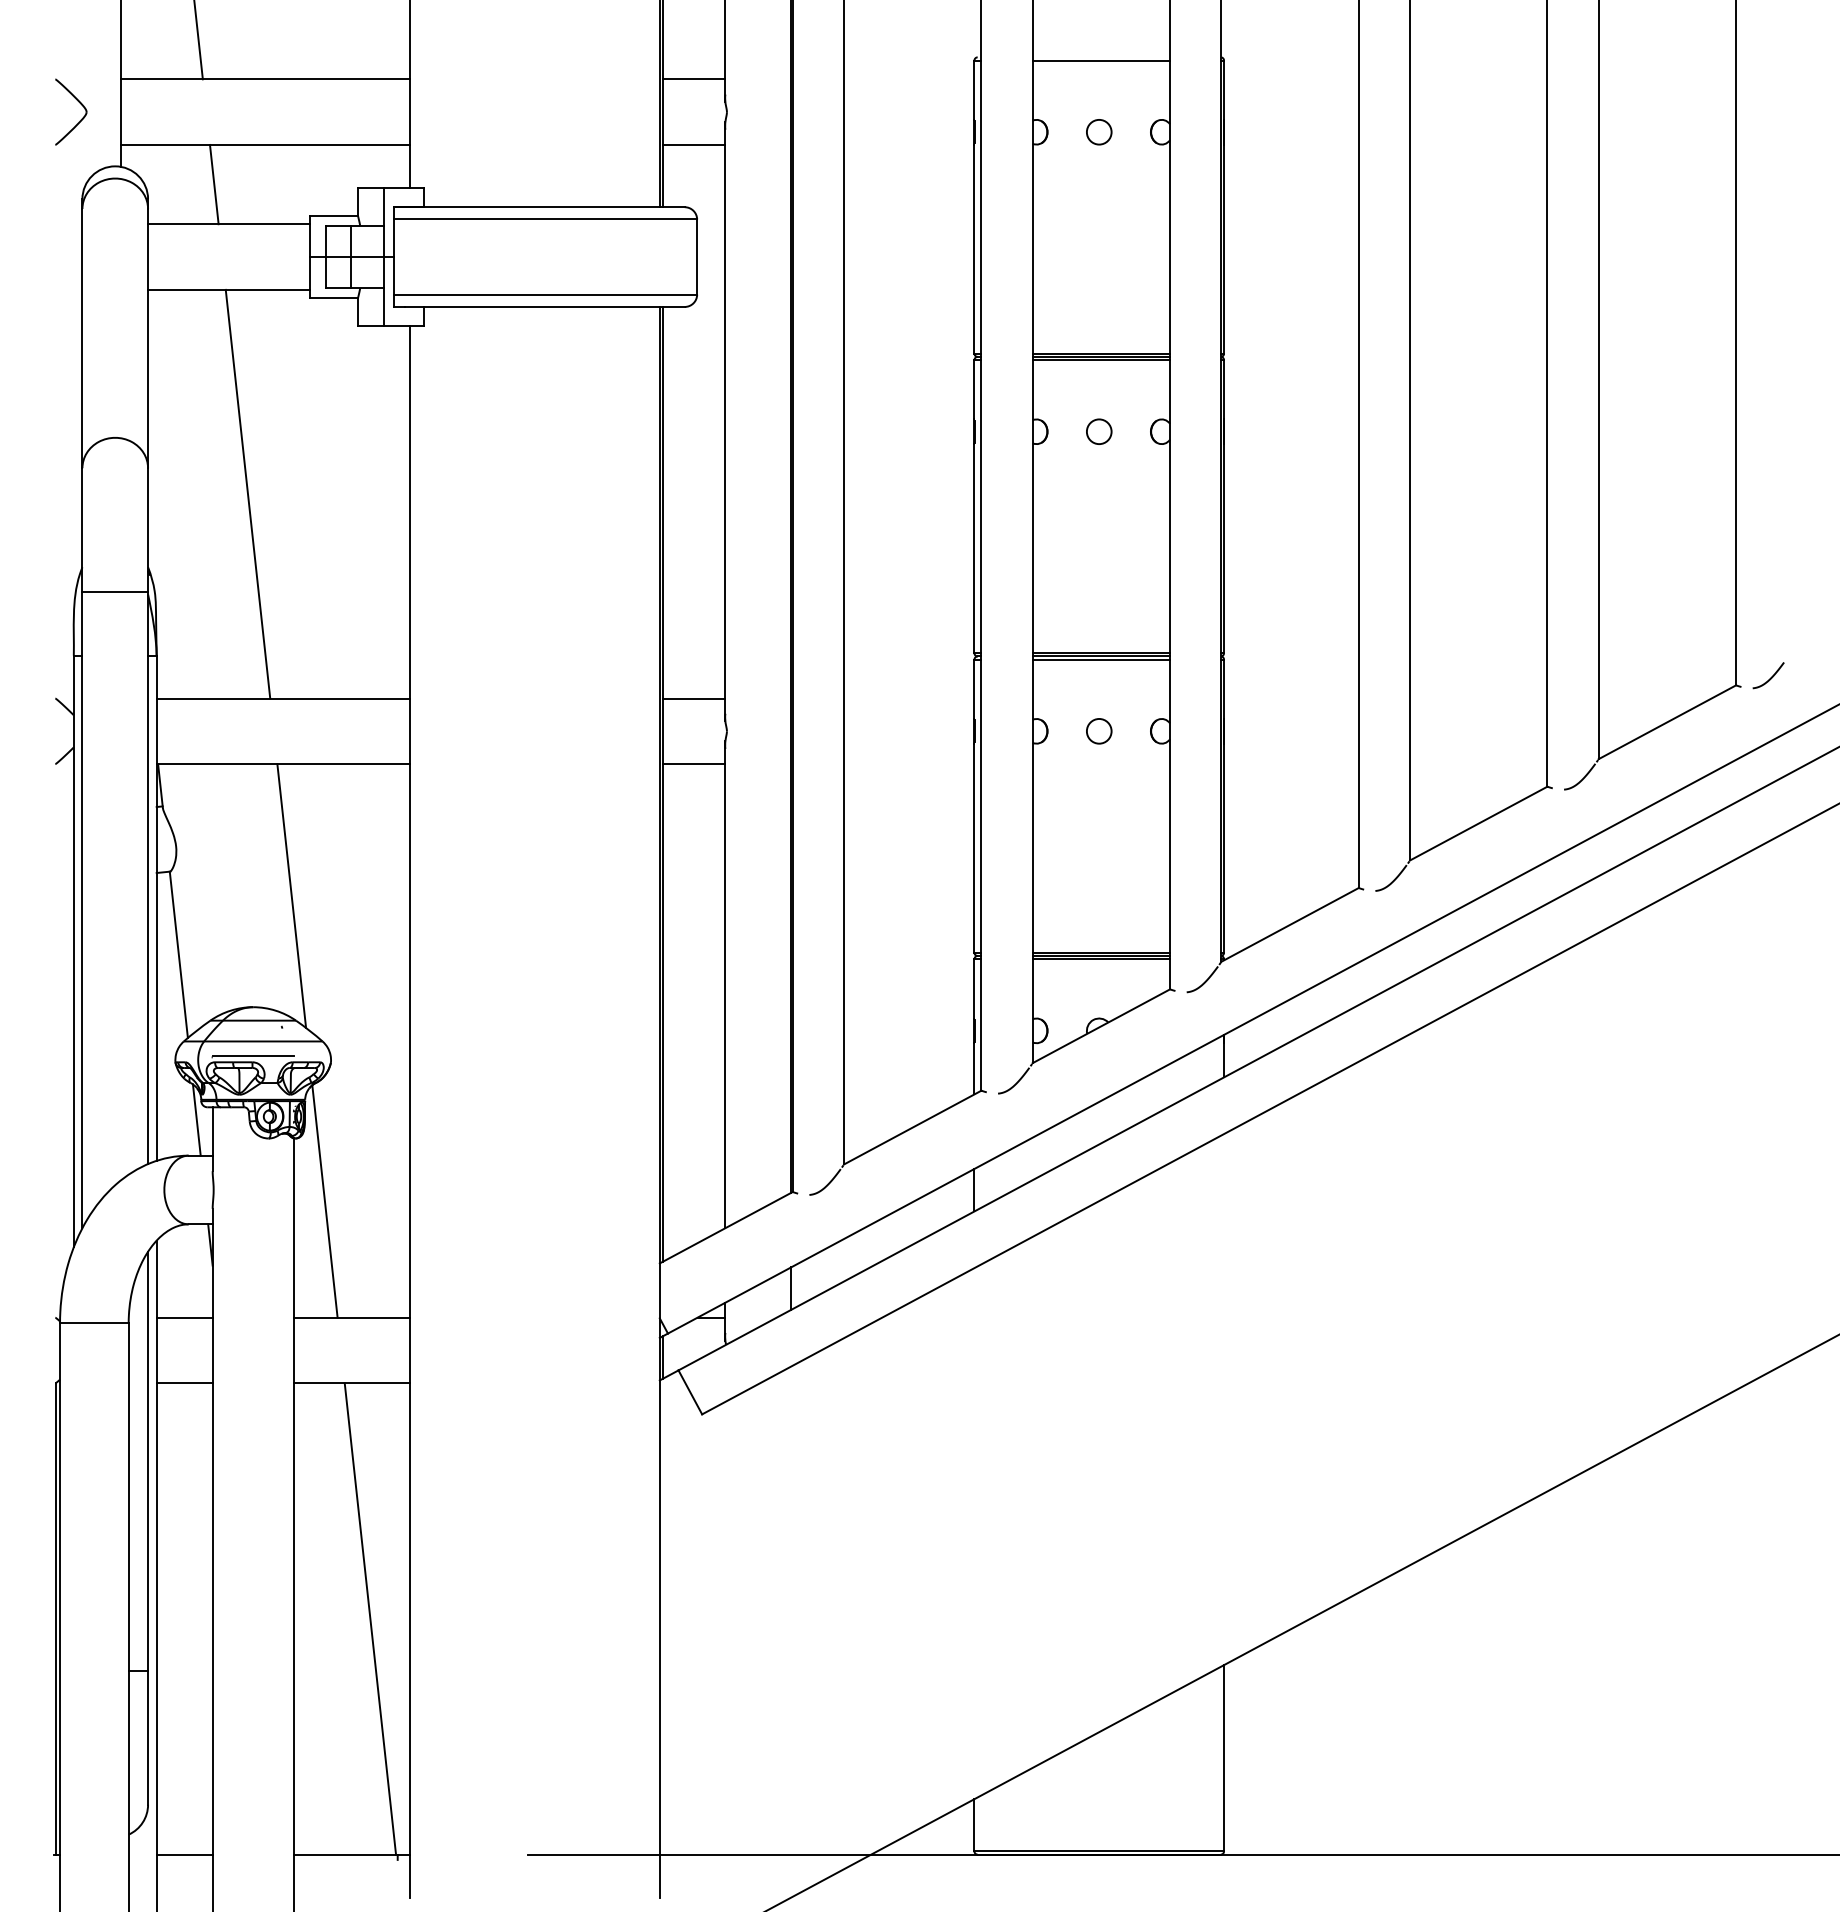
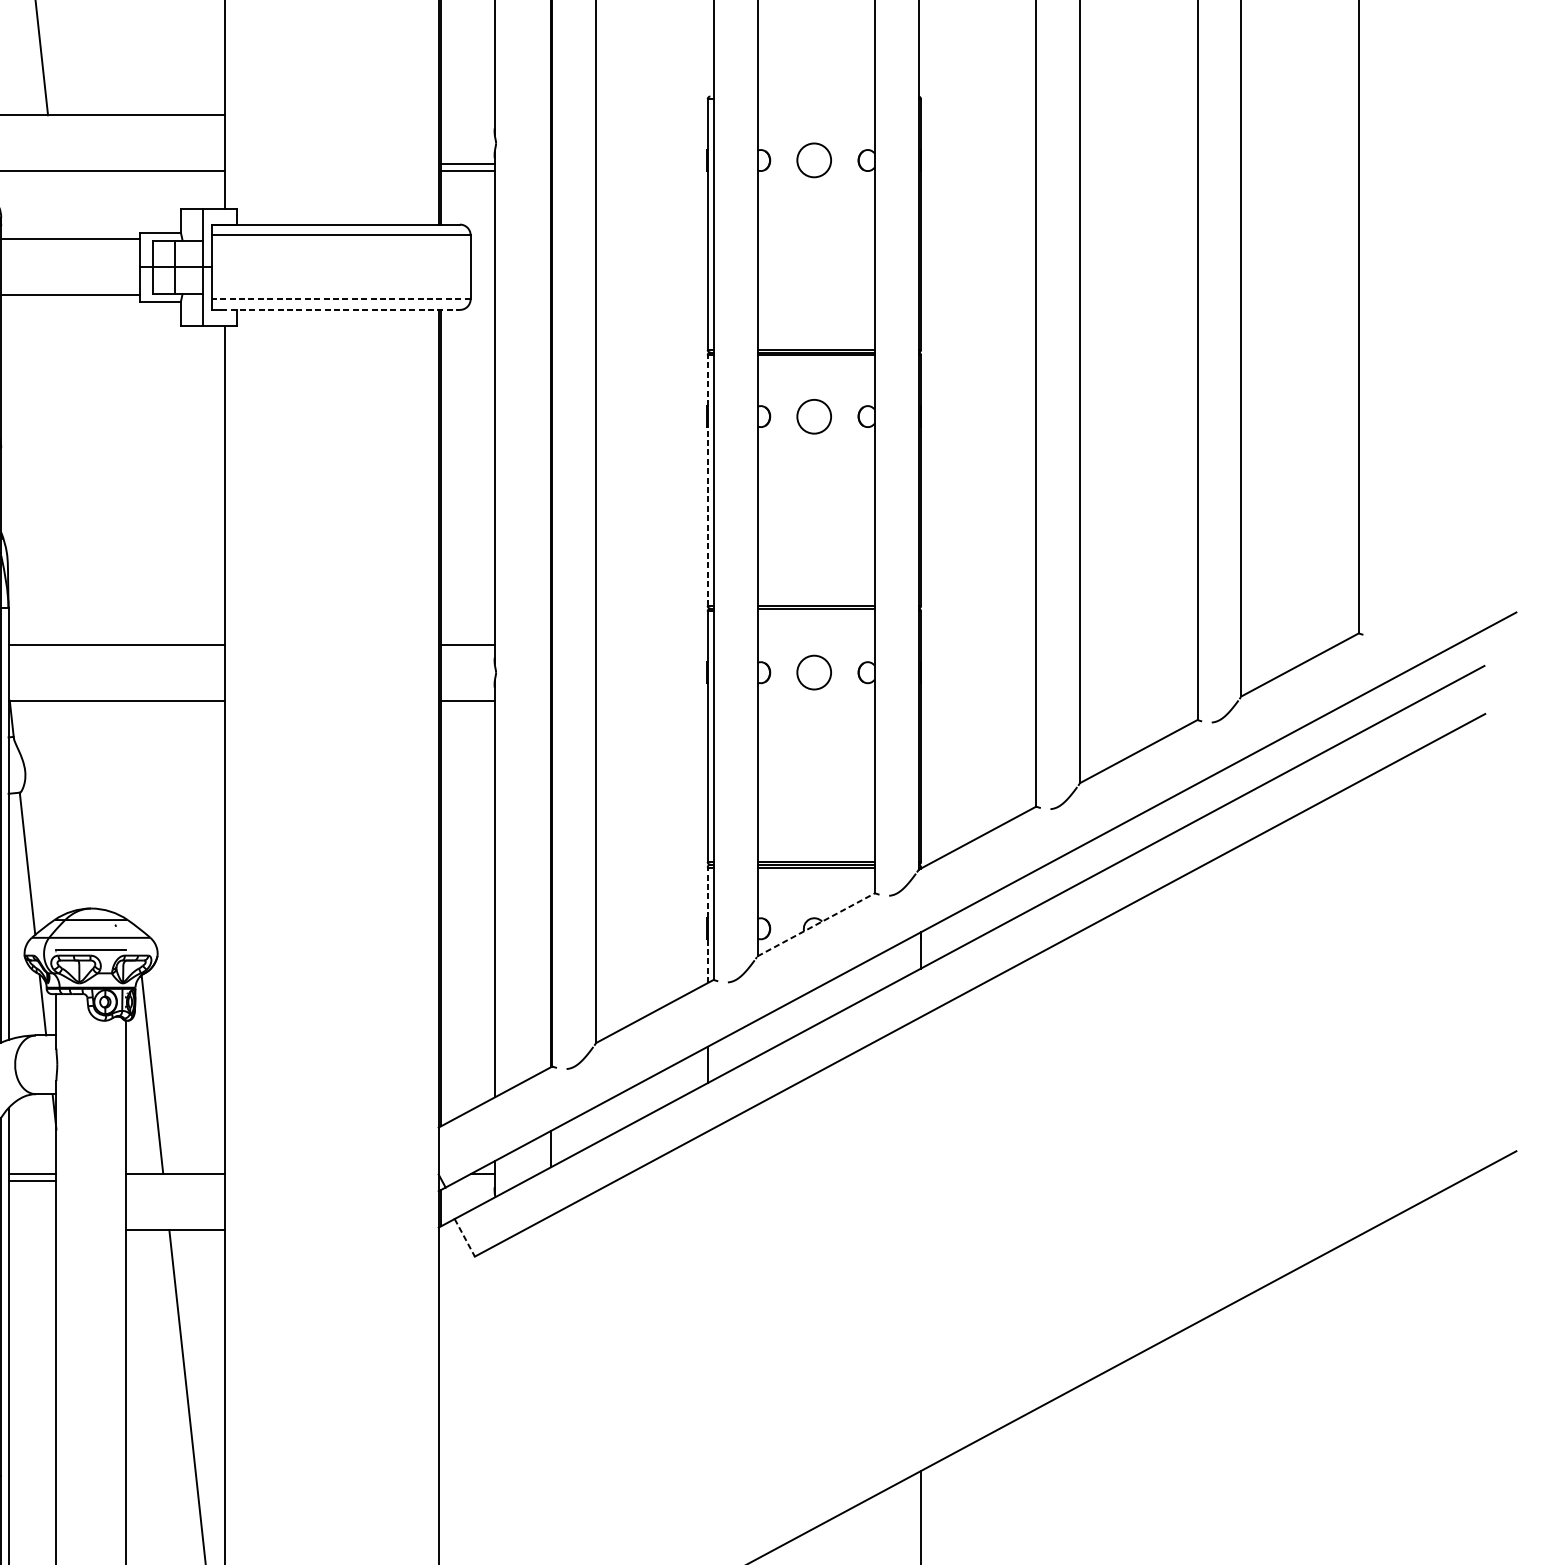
line: (1101, 60) -> (816, 99), removed
line: (693, 79) -> (467, 164), moved
circle: (1099, 132) -> (814, 160), size x1.6
line: (214, 184) -> (58, 205), removed
line: (545, 294) -> (340, 299), solid -> dashed
line: (545, 306) -> (340, 309), solid -> dashed
line: (974, 389) -> (707, 380), solid -> dashed
circle: (1099, 431) -> (814, 416), size x1.6
line: (247, 493) -> (86, 469), removed
line: (974, 548) -> (707, 516), solid -> dashed
line: (1101, 659) -> (816, 611), removed
curve: (1770, 677) -> (1388, 626), removed
circle: (1099, 731) -> (814, 672), size x1.6
line: (291, 895) -> (123, 813), removed
line: (974, 988) -> (707, 892), solid -> dashed
line: (1101, 1026) -> (816, 925), solid -> dashed
line: (974, 1068) -> (707, 960), solid -> dashed
line: (184, 1383) -> (32, 1181), moved
line: (690, 1392) -> (464, 1237), solid -> dashed

